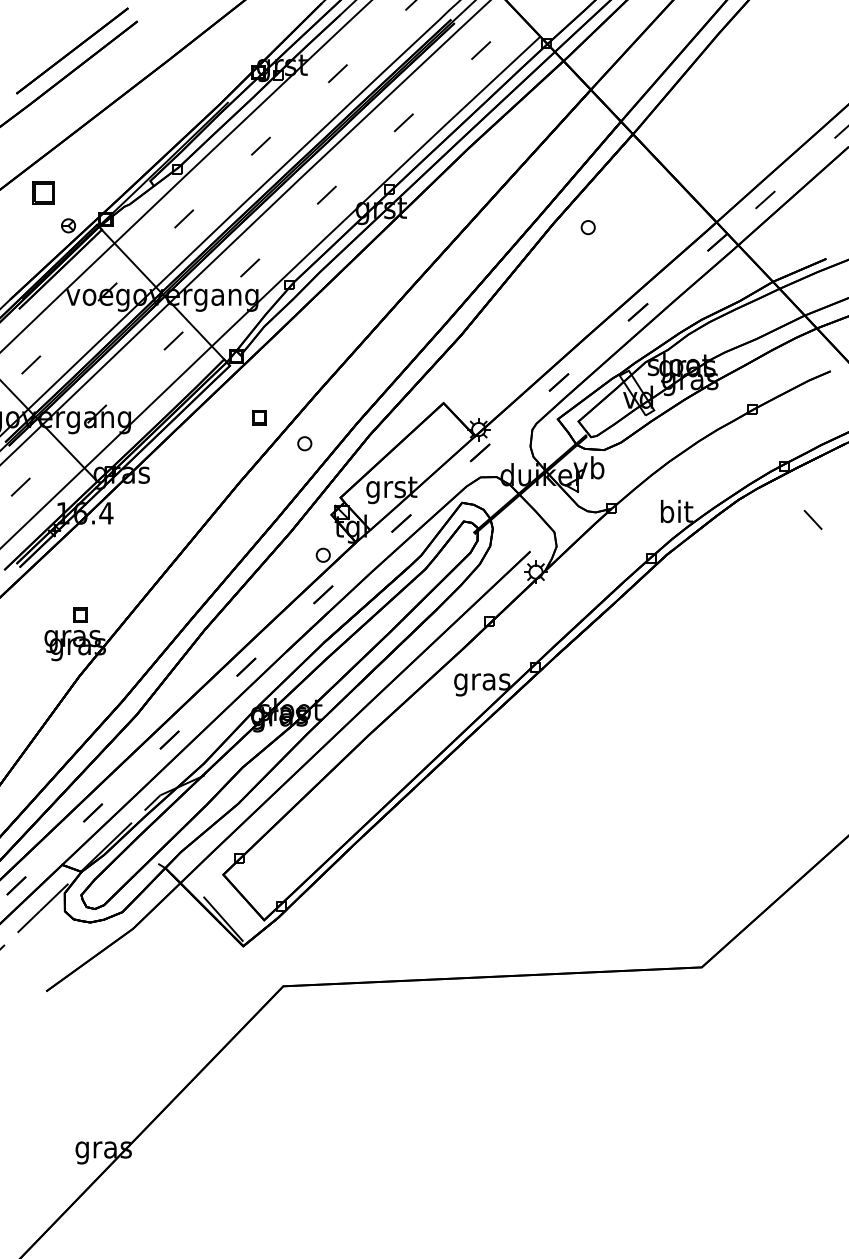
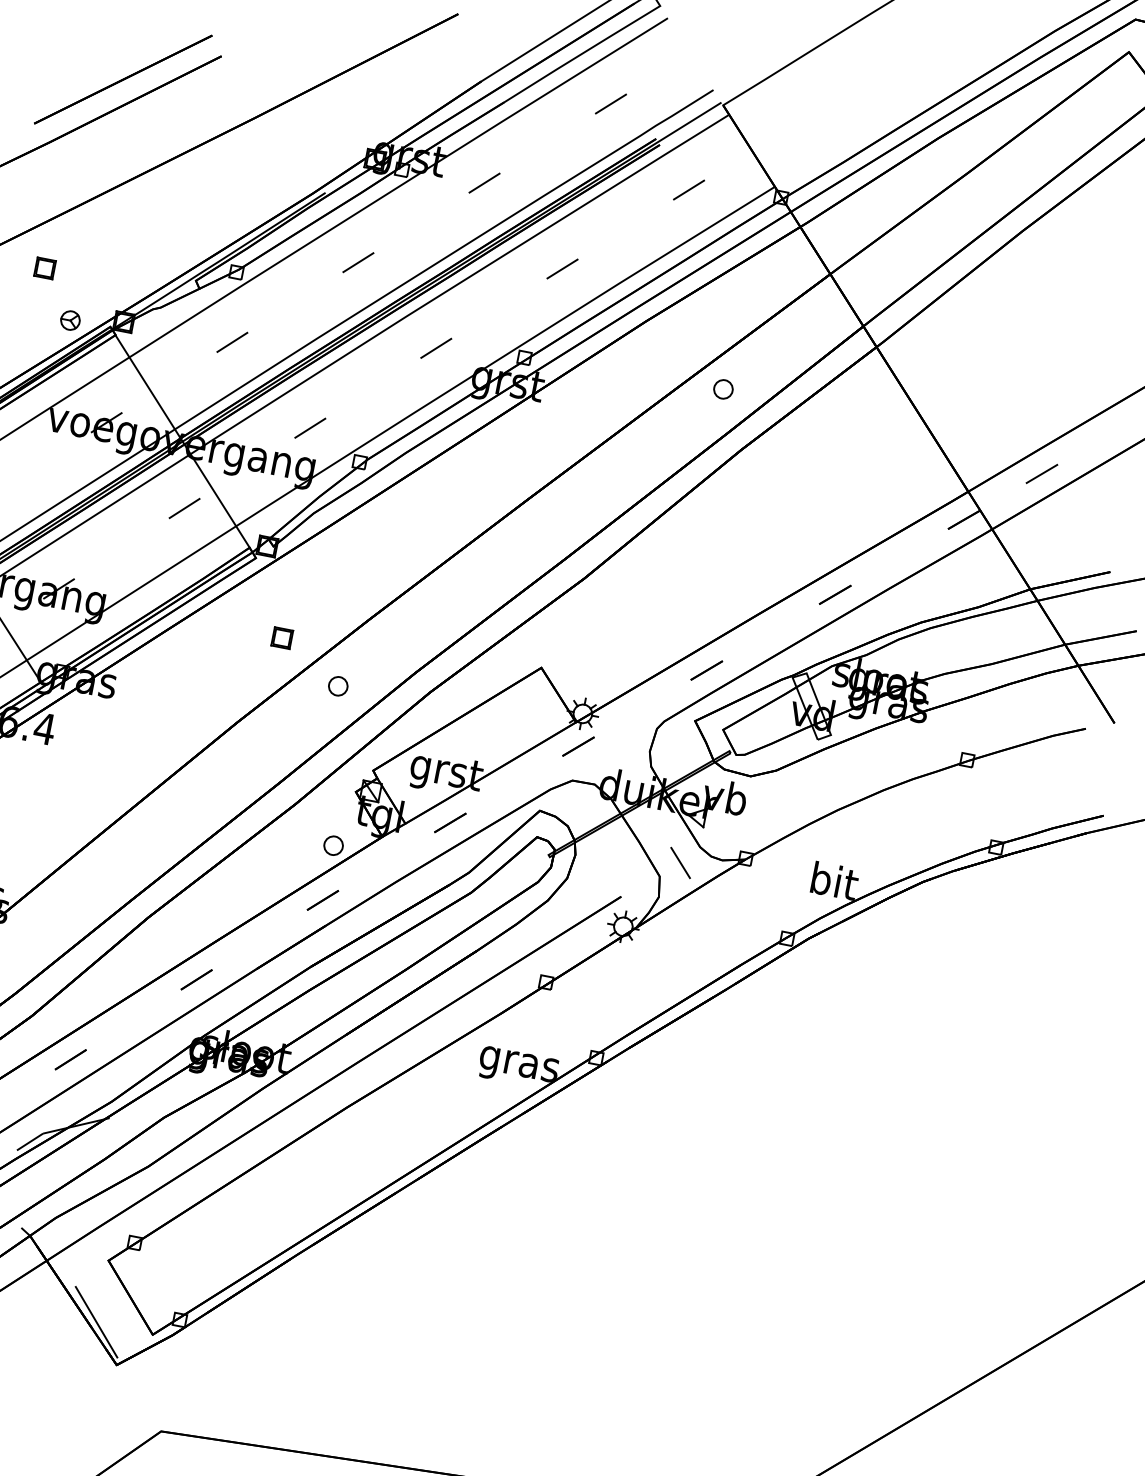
part: (43, 192) -> (44, 267), size x0.62
part: (587, 227) -> (722, 389), moved
line: (812, 519) -> (679, 862), moved

